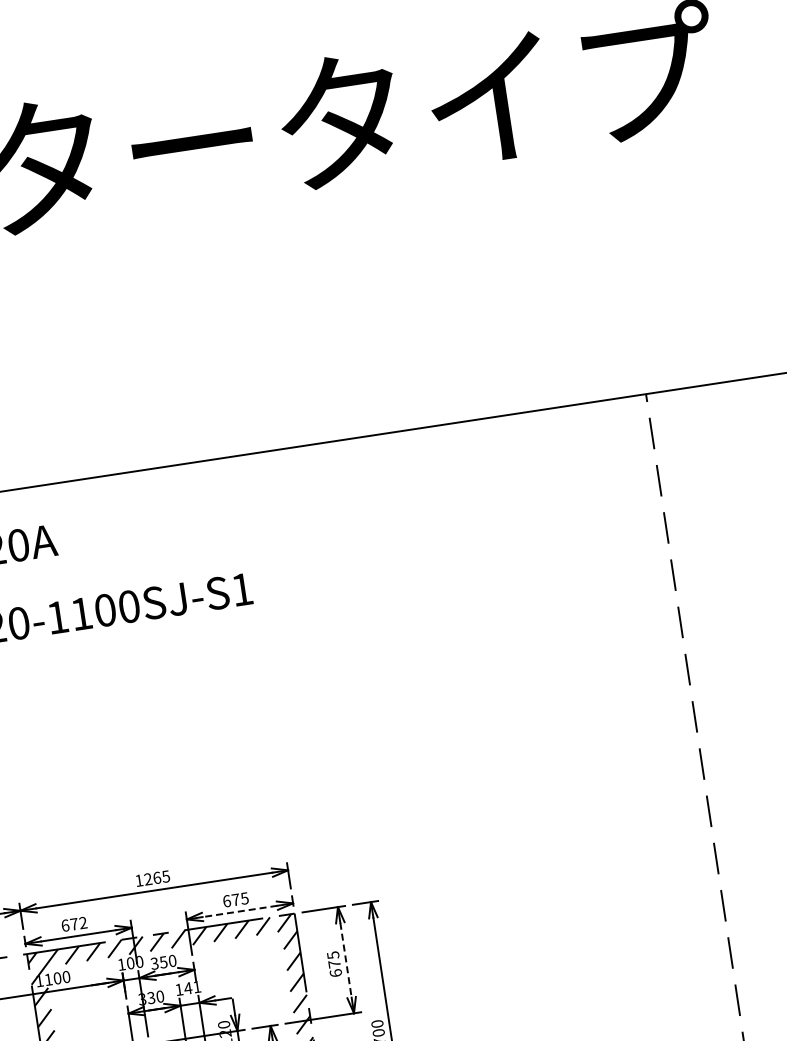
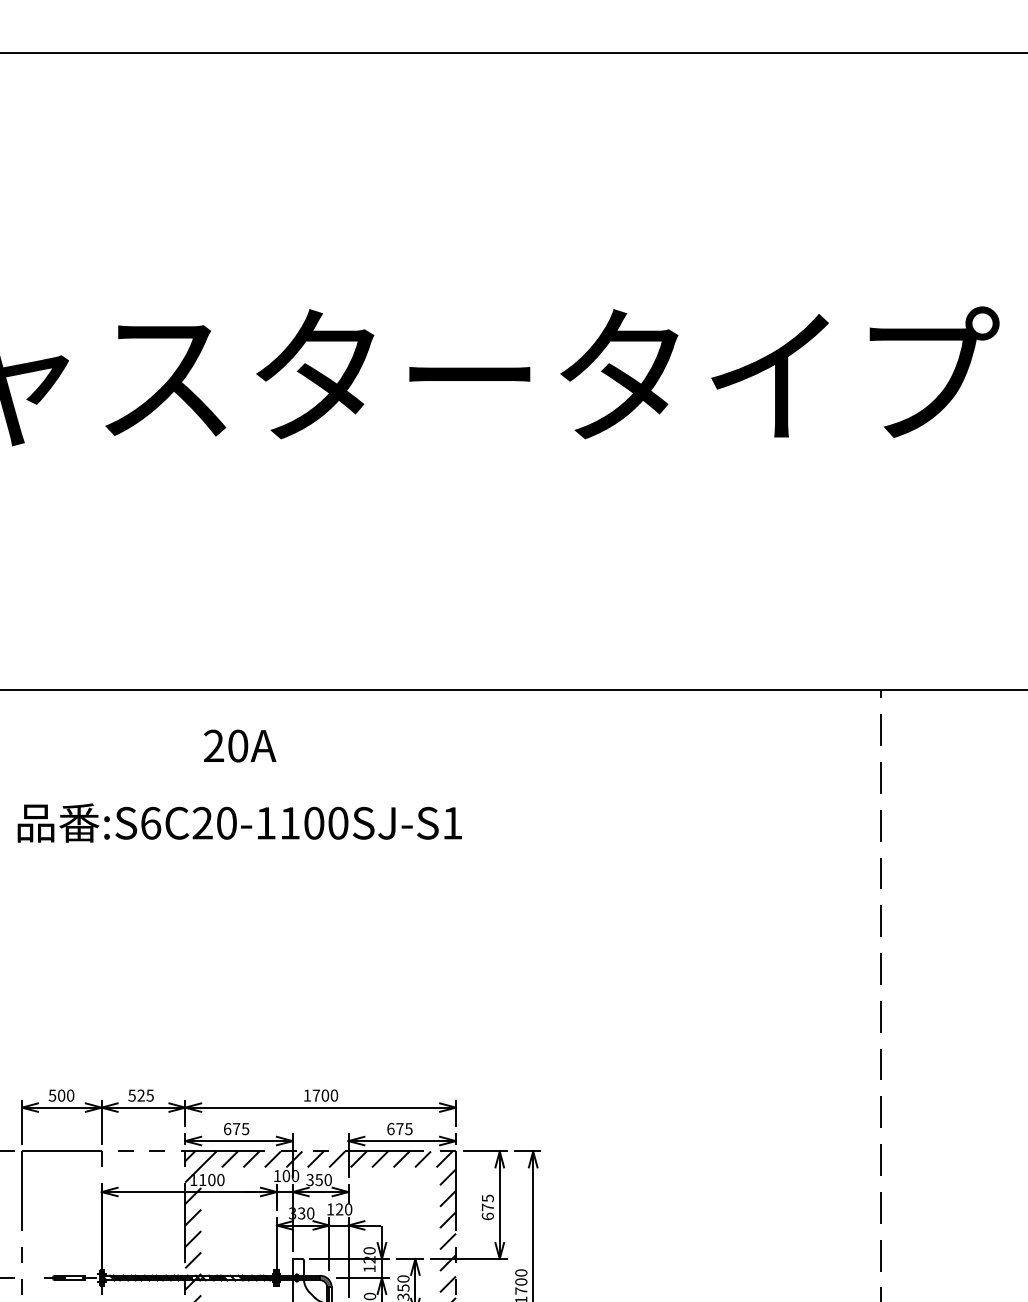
text: (157, 877) -> (325, 1095), 1265 -> 1700
line: (240, 911) -> (402, 1141), dashed -> solid
text: (83, 923) -> (245, 1129), 672 -> 675
line: (345, 960) -> (499, 1205), dashed -> solid
text: (192, 987) -> (343, 1209), 141 -> 120

